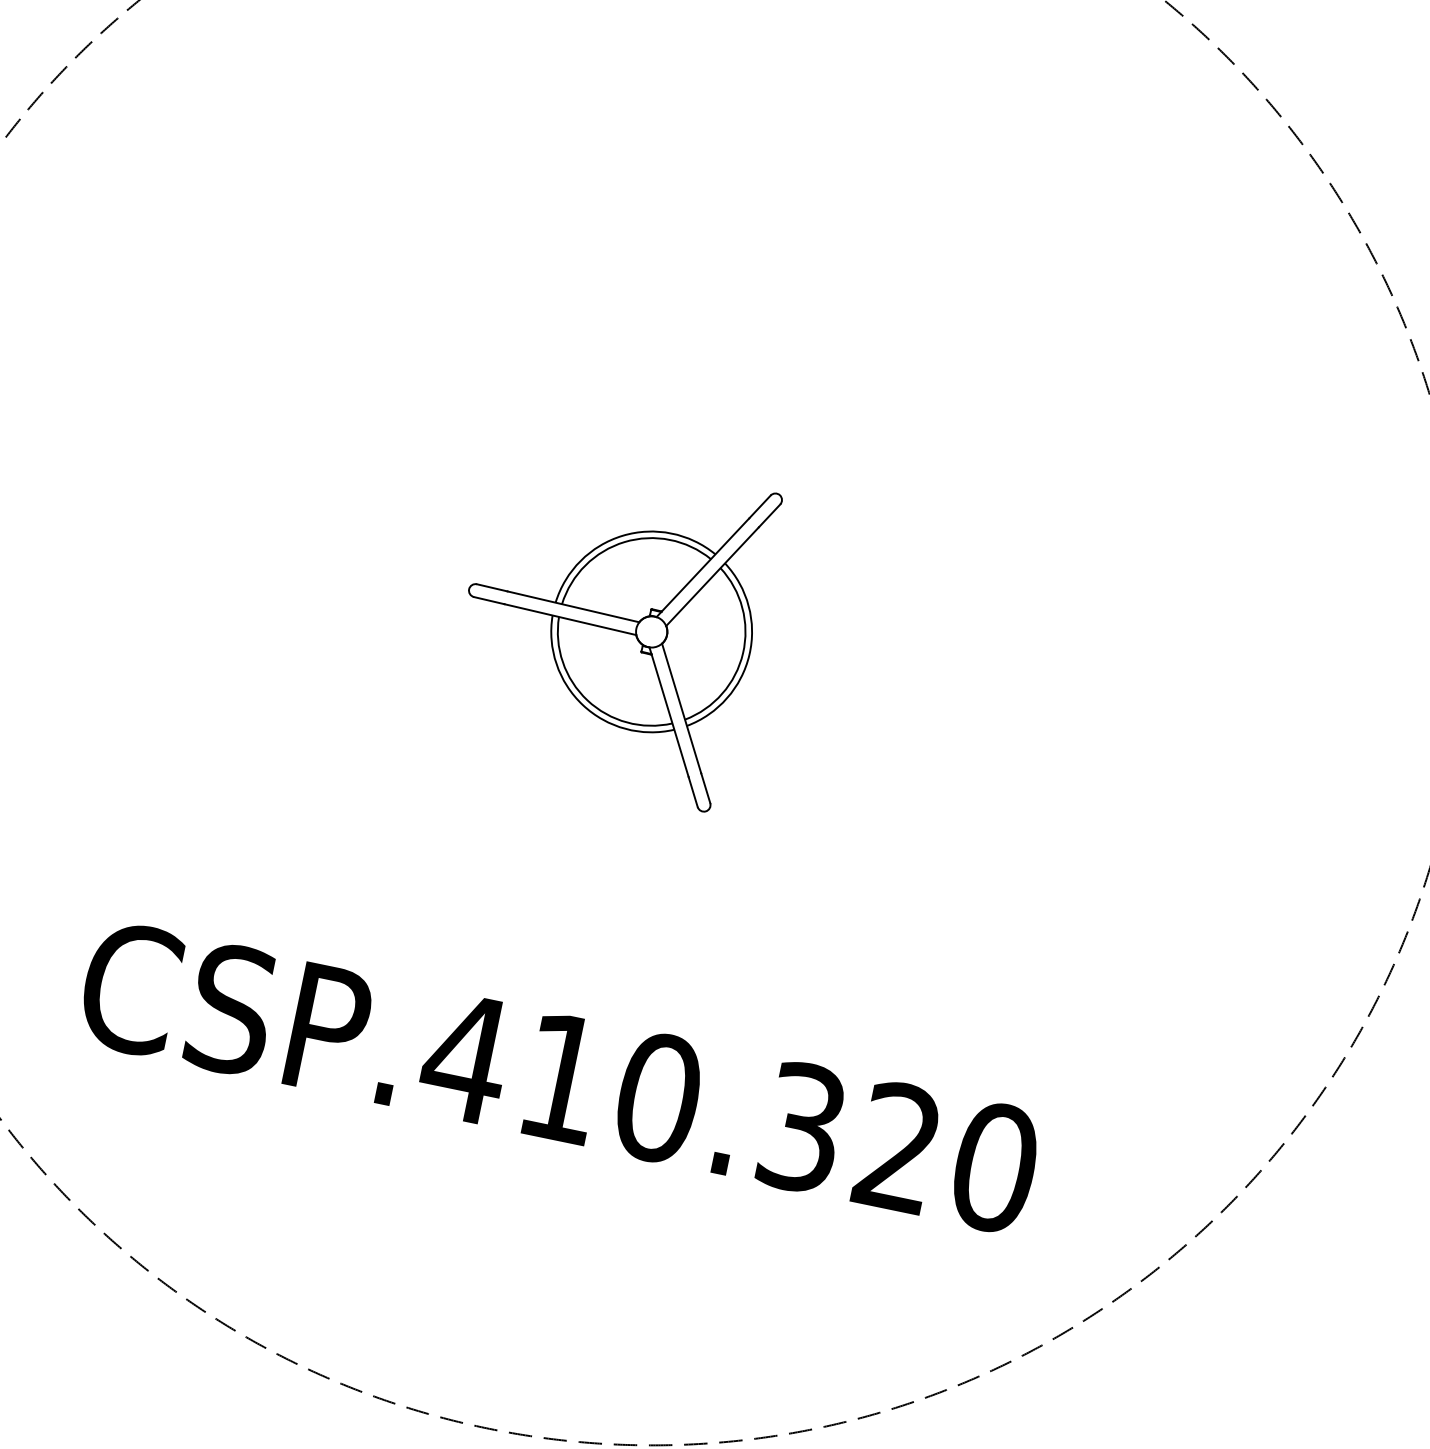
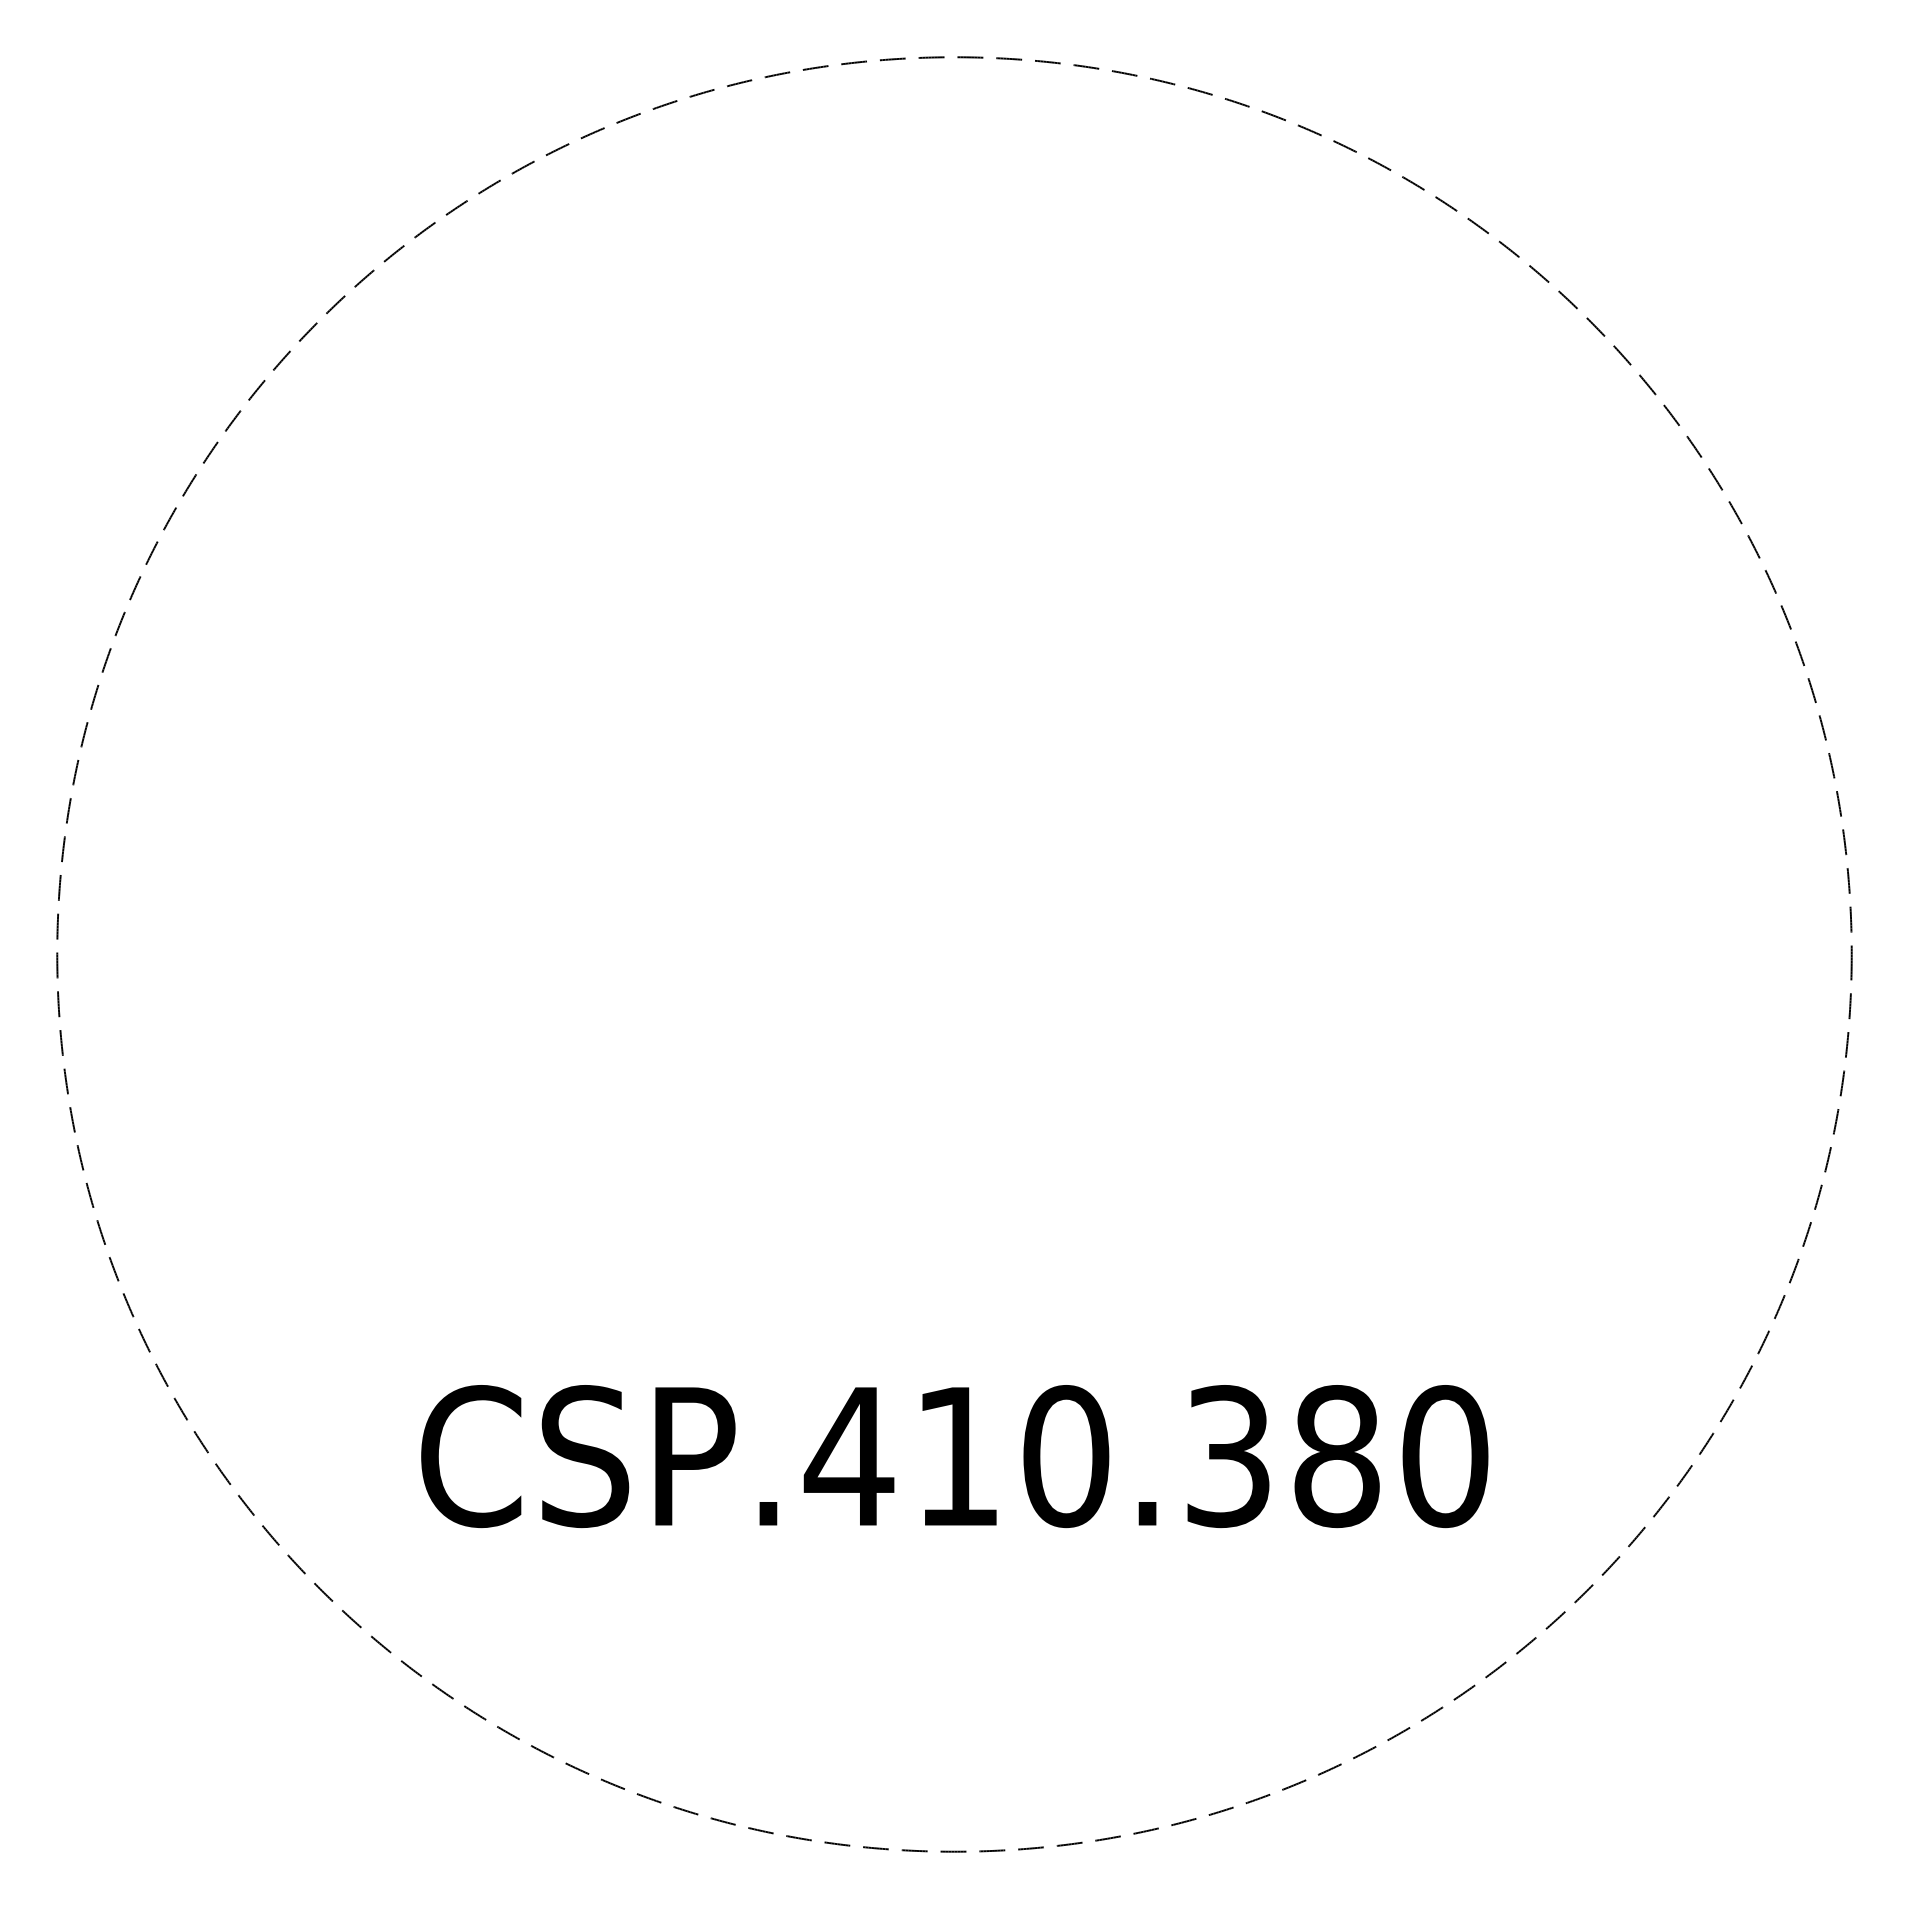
part: (608, 624) -> (906, 956), removed
text: (898, 1147) -> (1336, 1456), CSP.410.320 -> CSP.410.380

